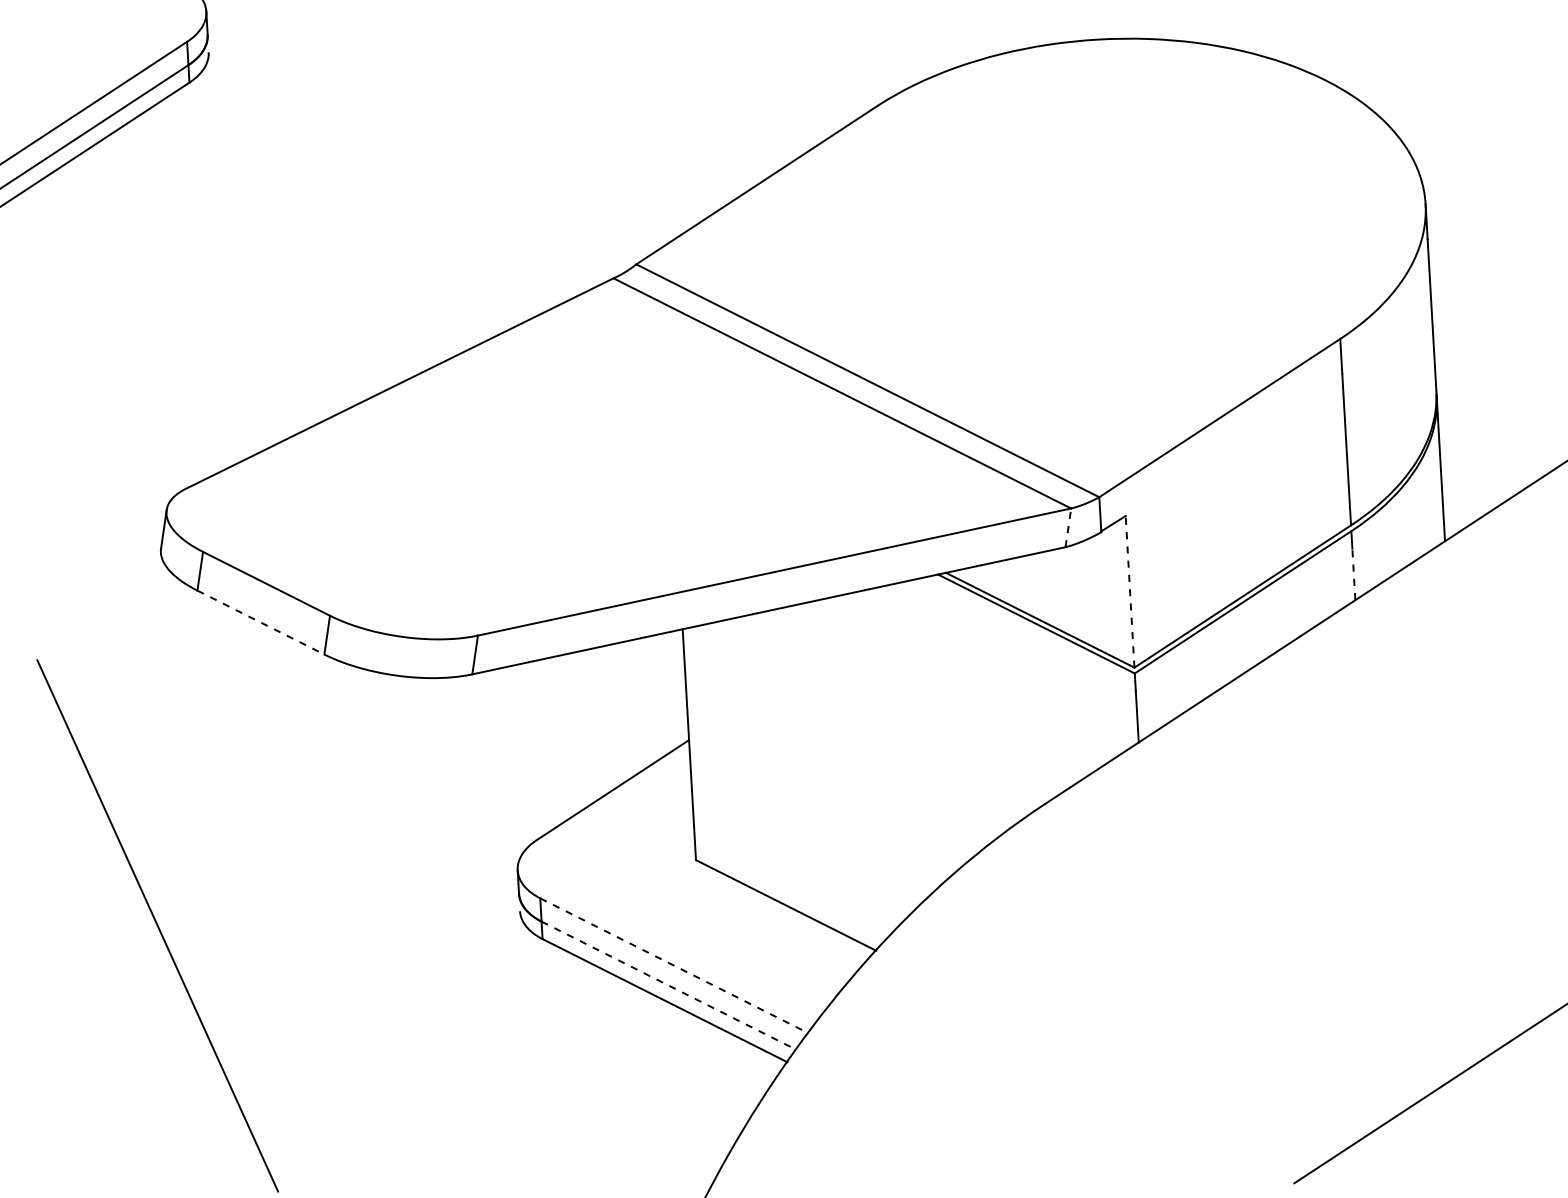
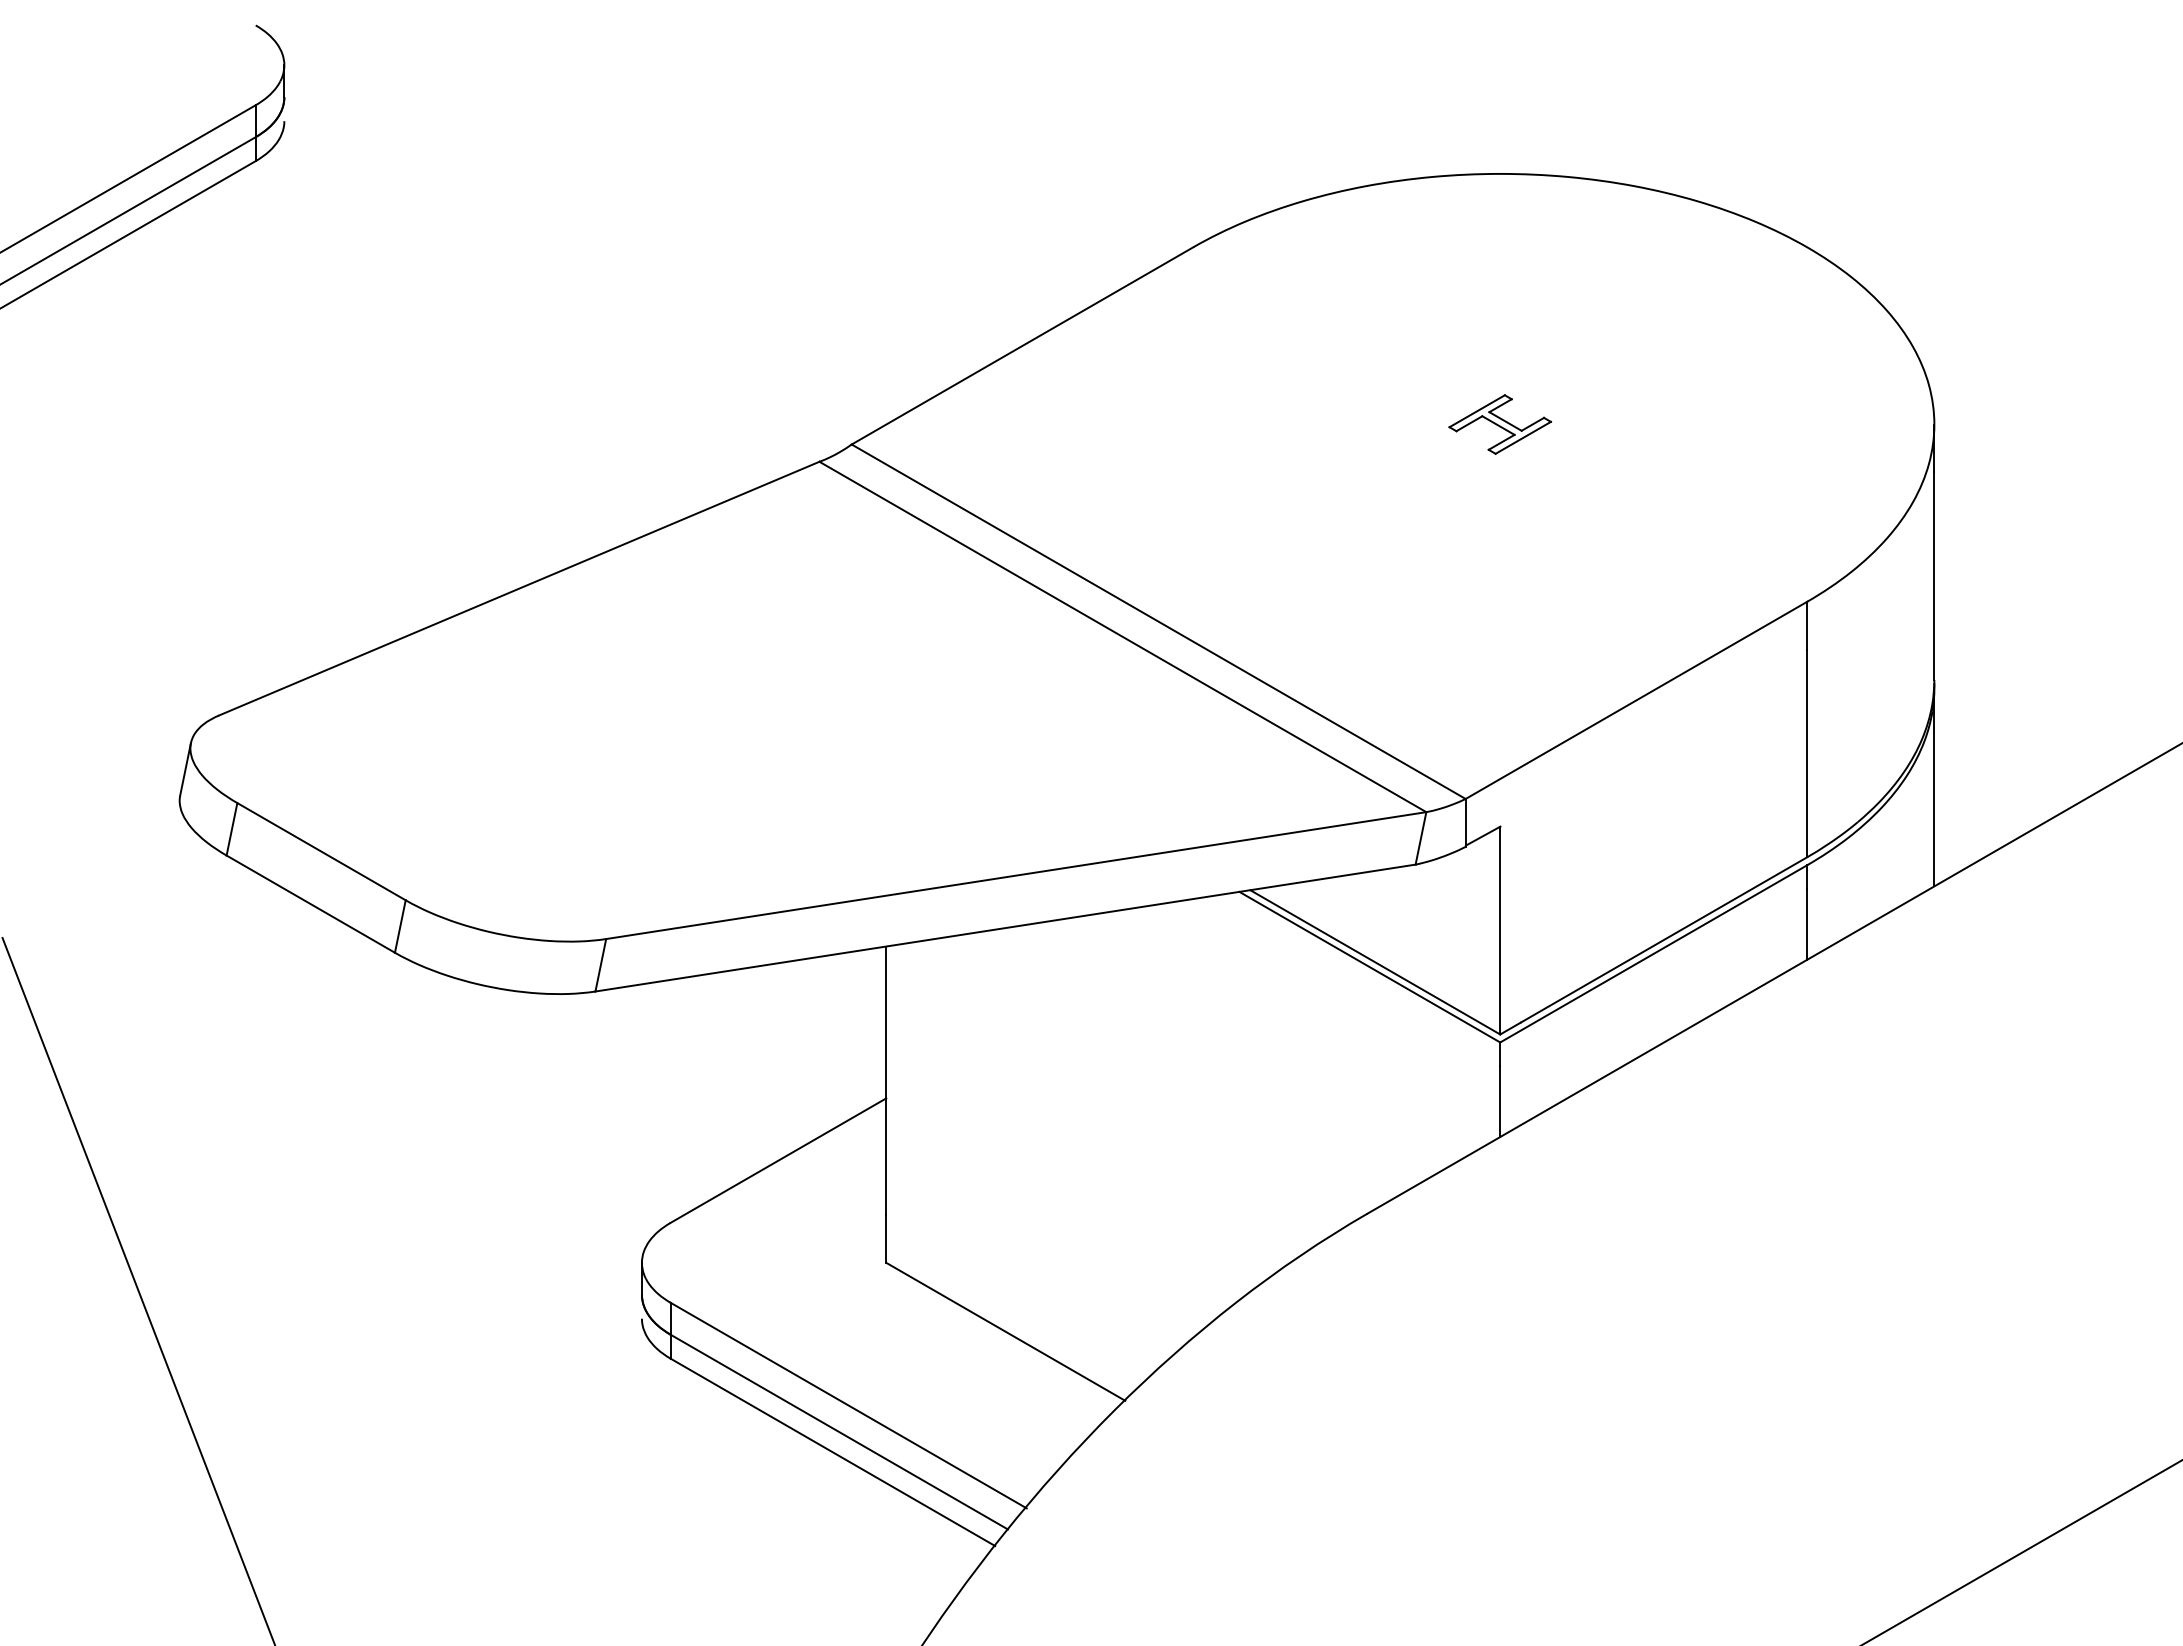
part: (1108, 222) -> (1499, 424), added
line: (1068, 527) -> (1420, 838), dashed -> solid
line: (1354, 574) -> (1807, 924), dashed -> solid
line: (1130, 591) -> (1500, 930), dashed -> solid
line: (261, 622) -> (311, 904), dashed -> solid
line: (674, 965) -> (848, 1405), dashed -> solid
line: (668, 985) -> (839, 1432), dashed -> solid

